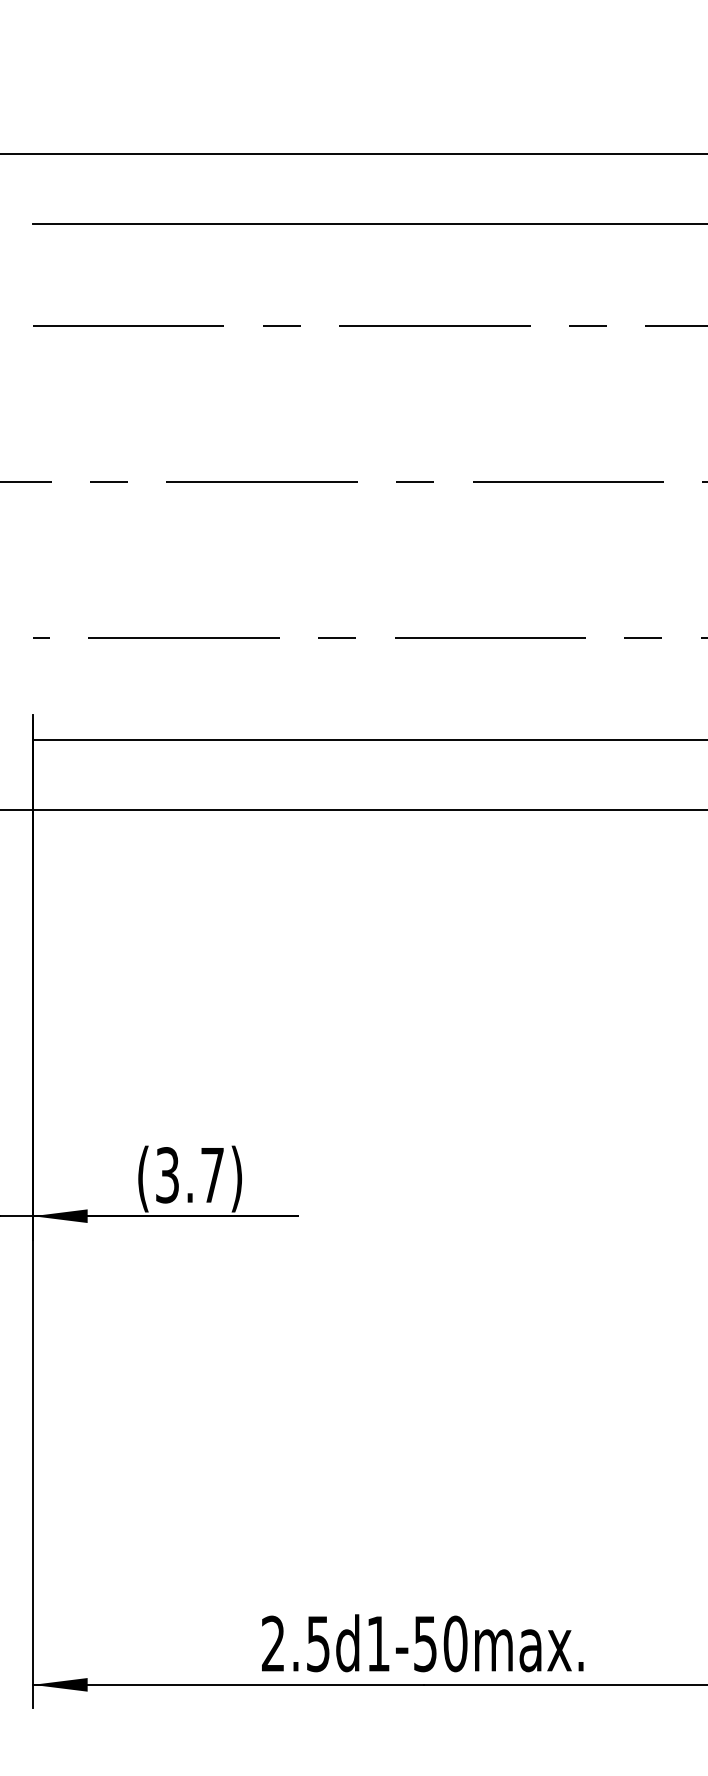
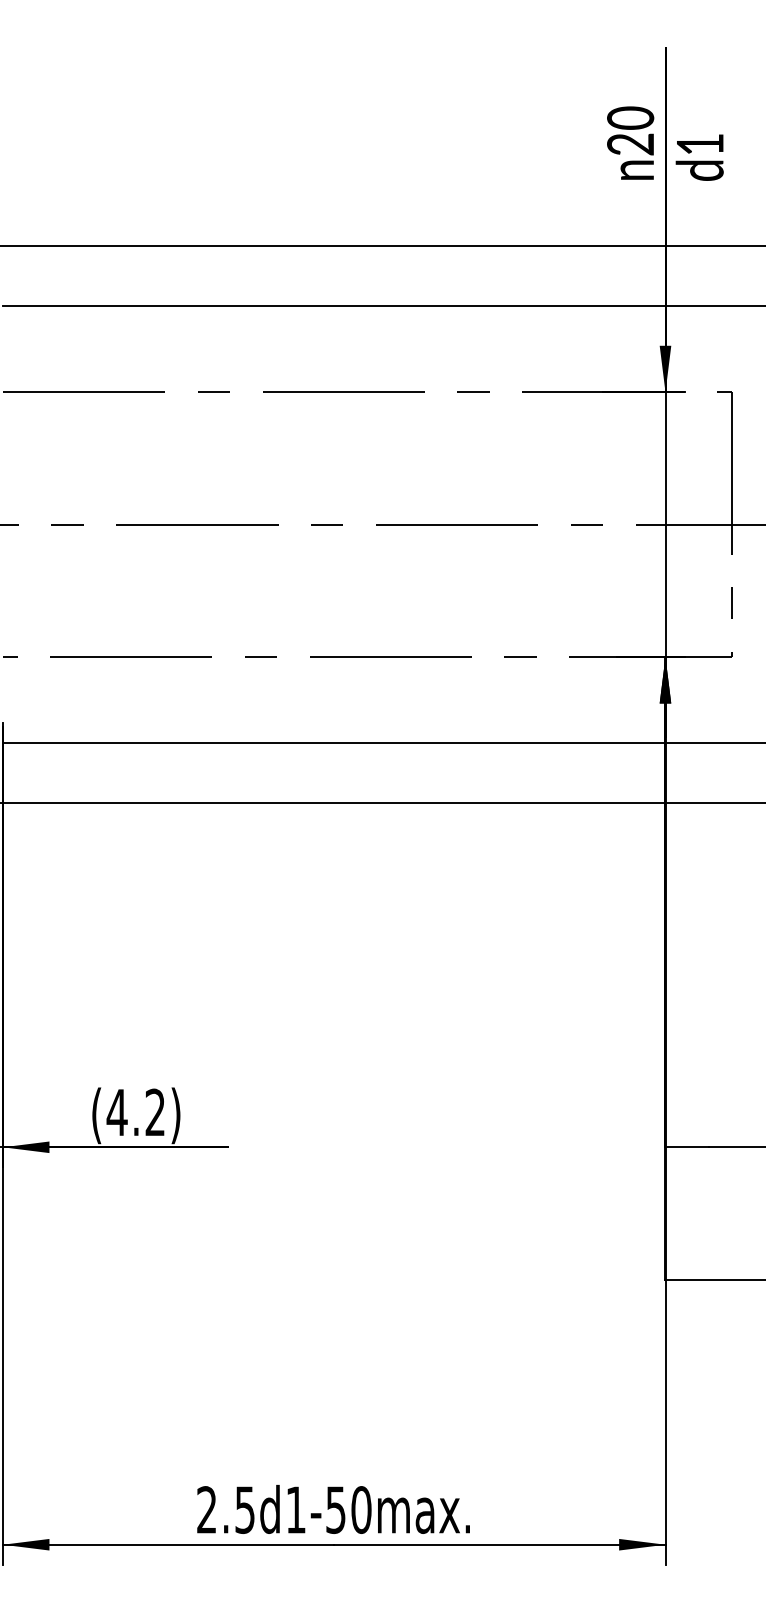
text: (189, 1175) -> (135, 1112), (3.7) -> (4.2)

